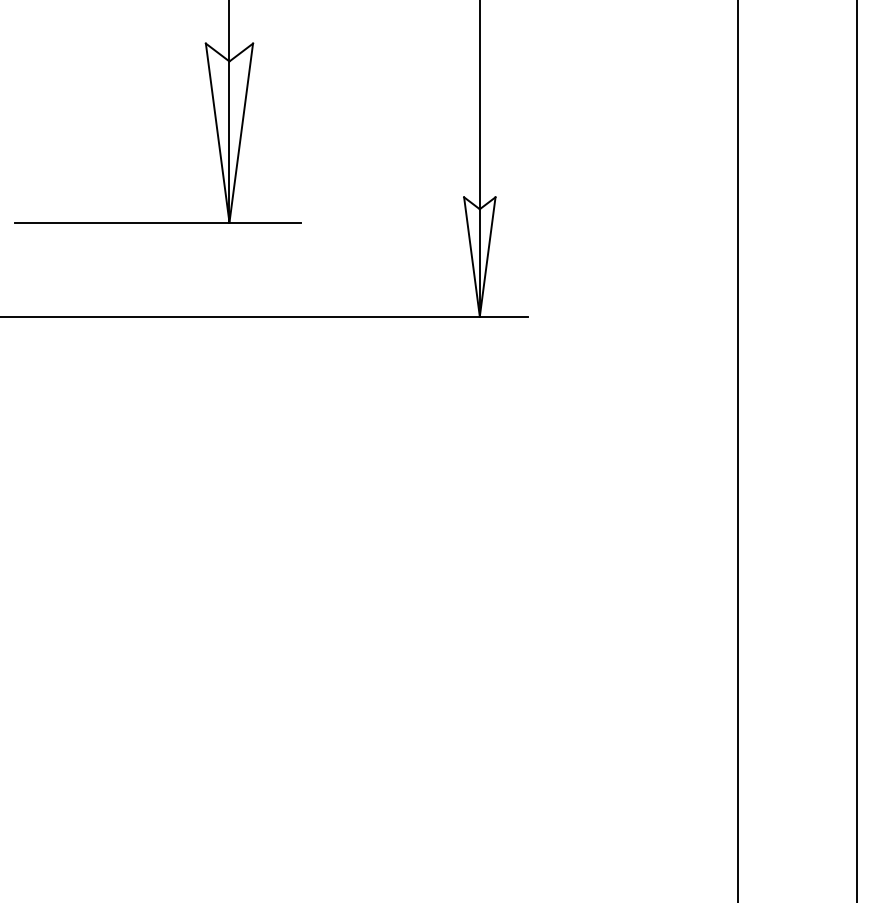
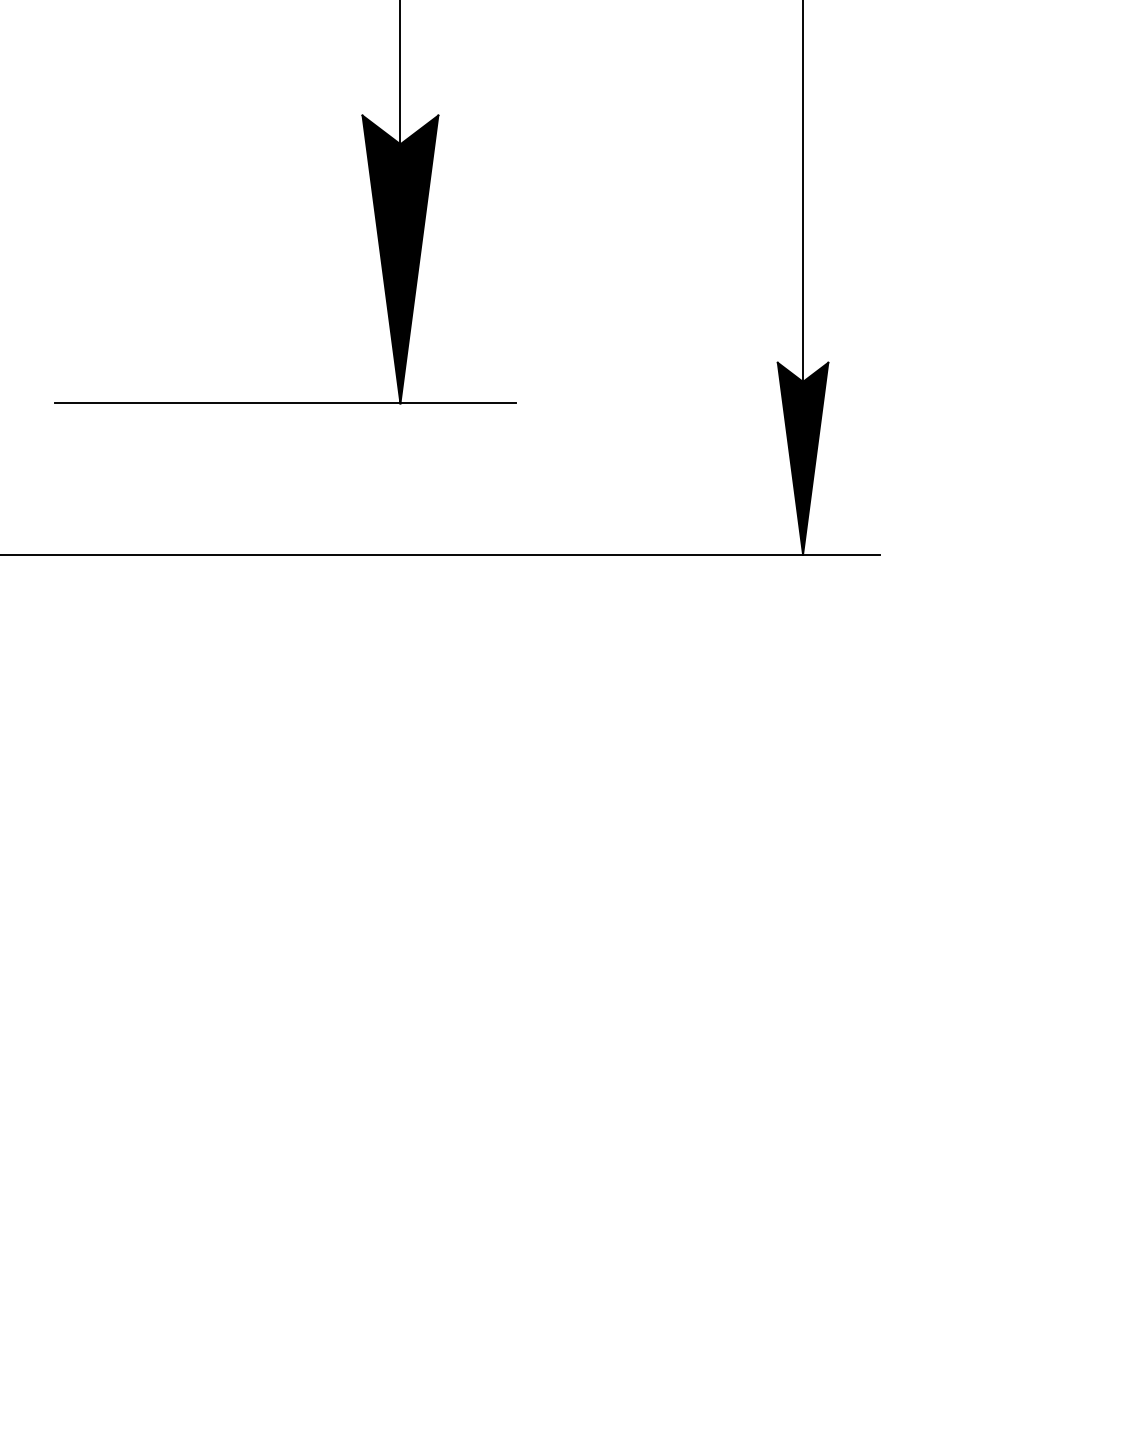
fill: (229, 132) -> (400, 258), added
fill: (479, 256) -> (802, 457), added

